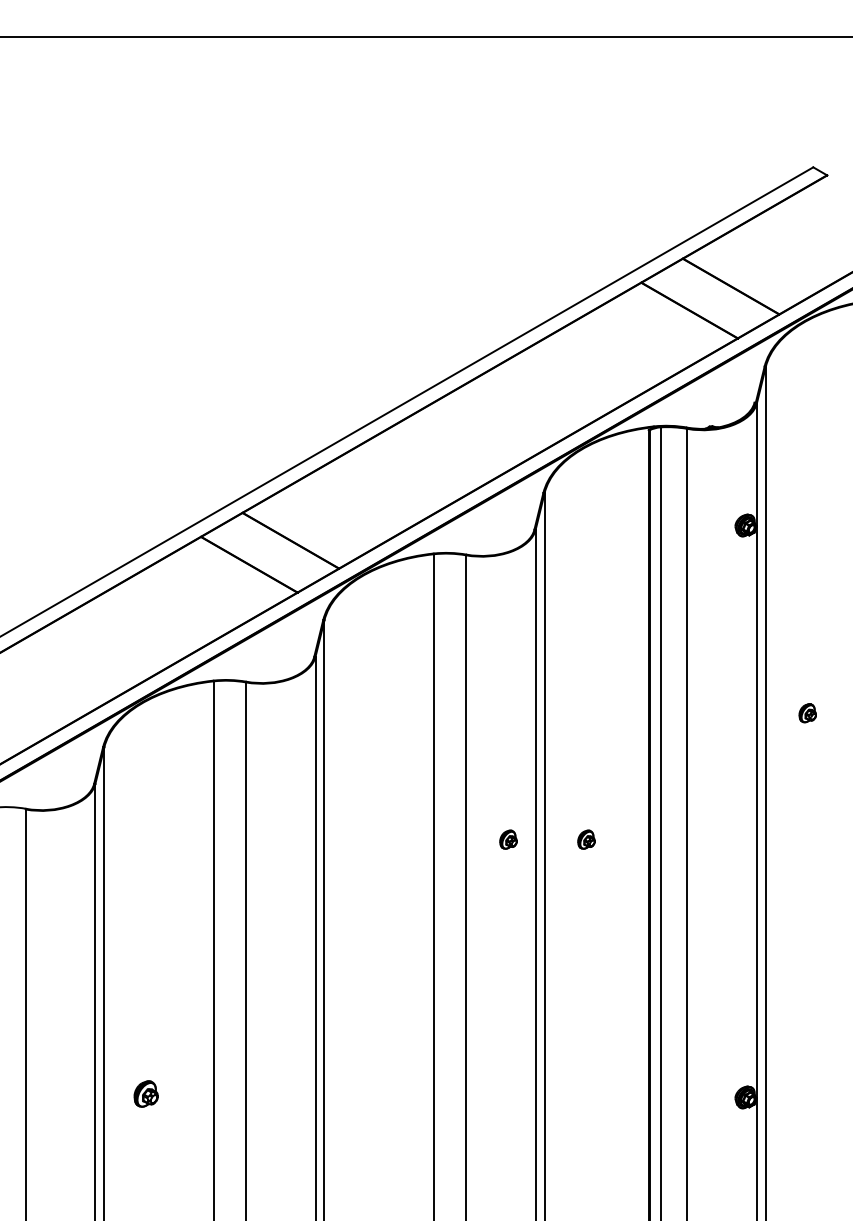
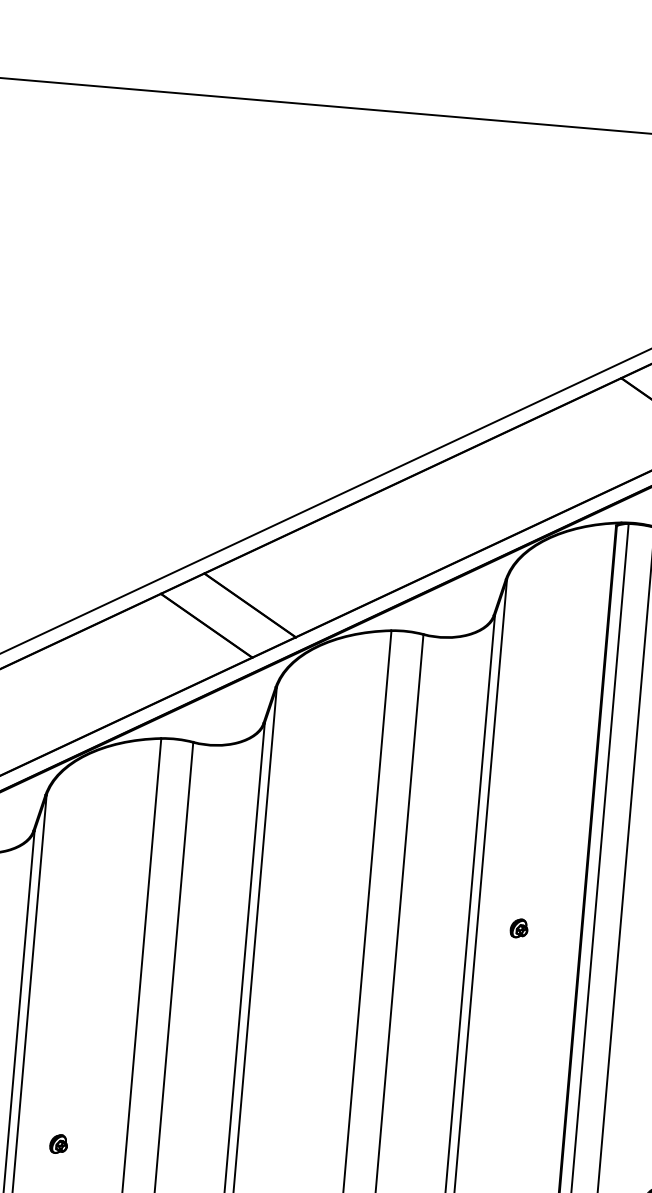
part: (508, 839) -> (441, 921), removed
part: (146, 1093) -> (59, 1143), size x0.71

